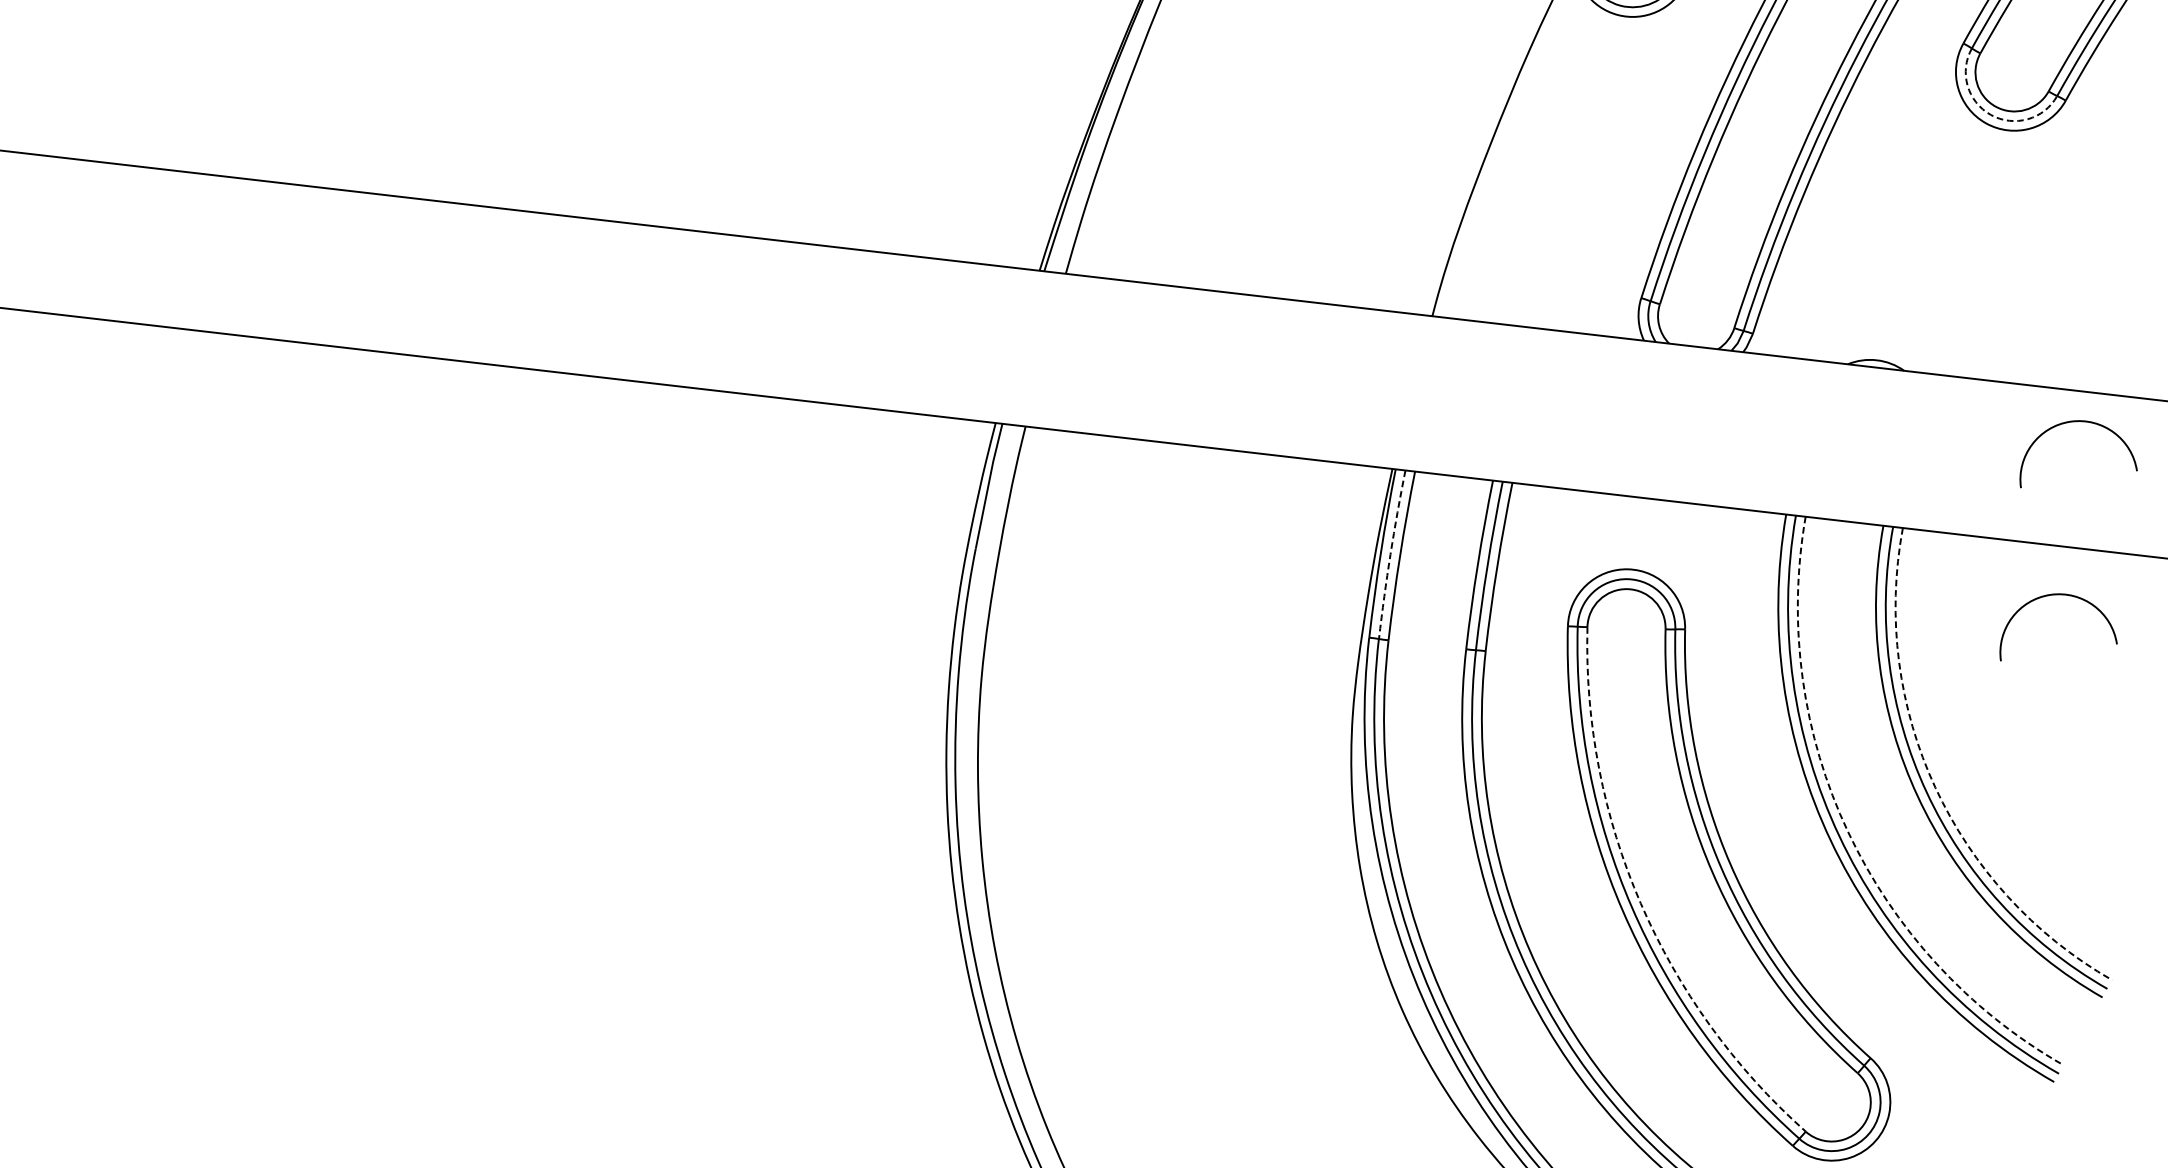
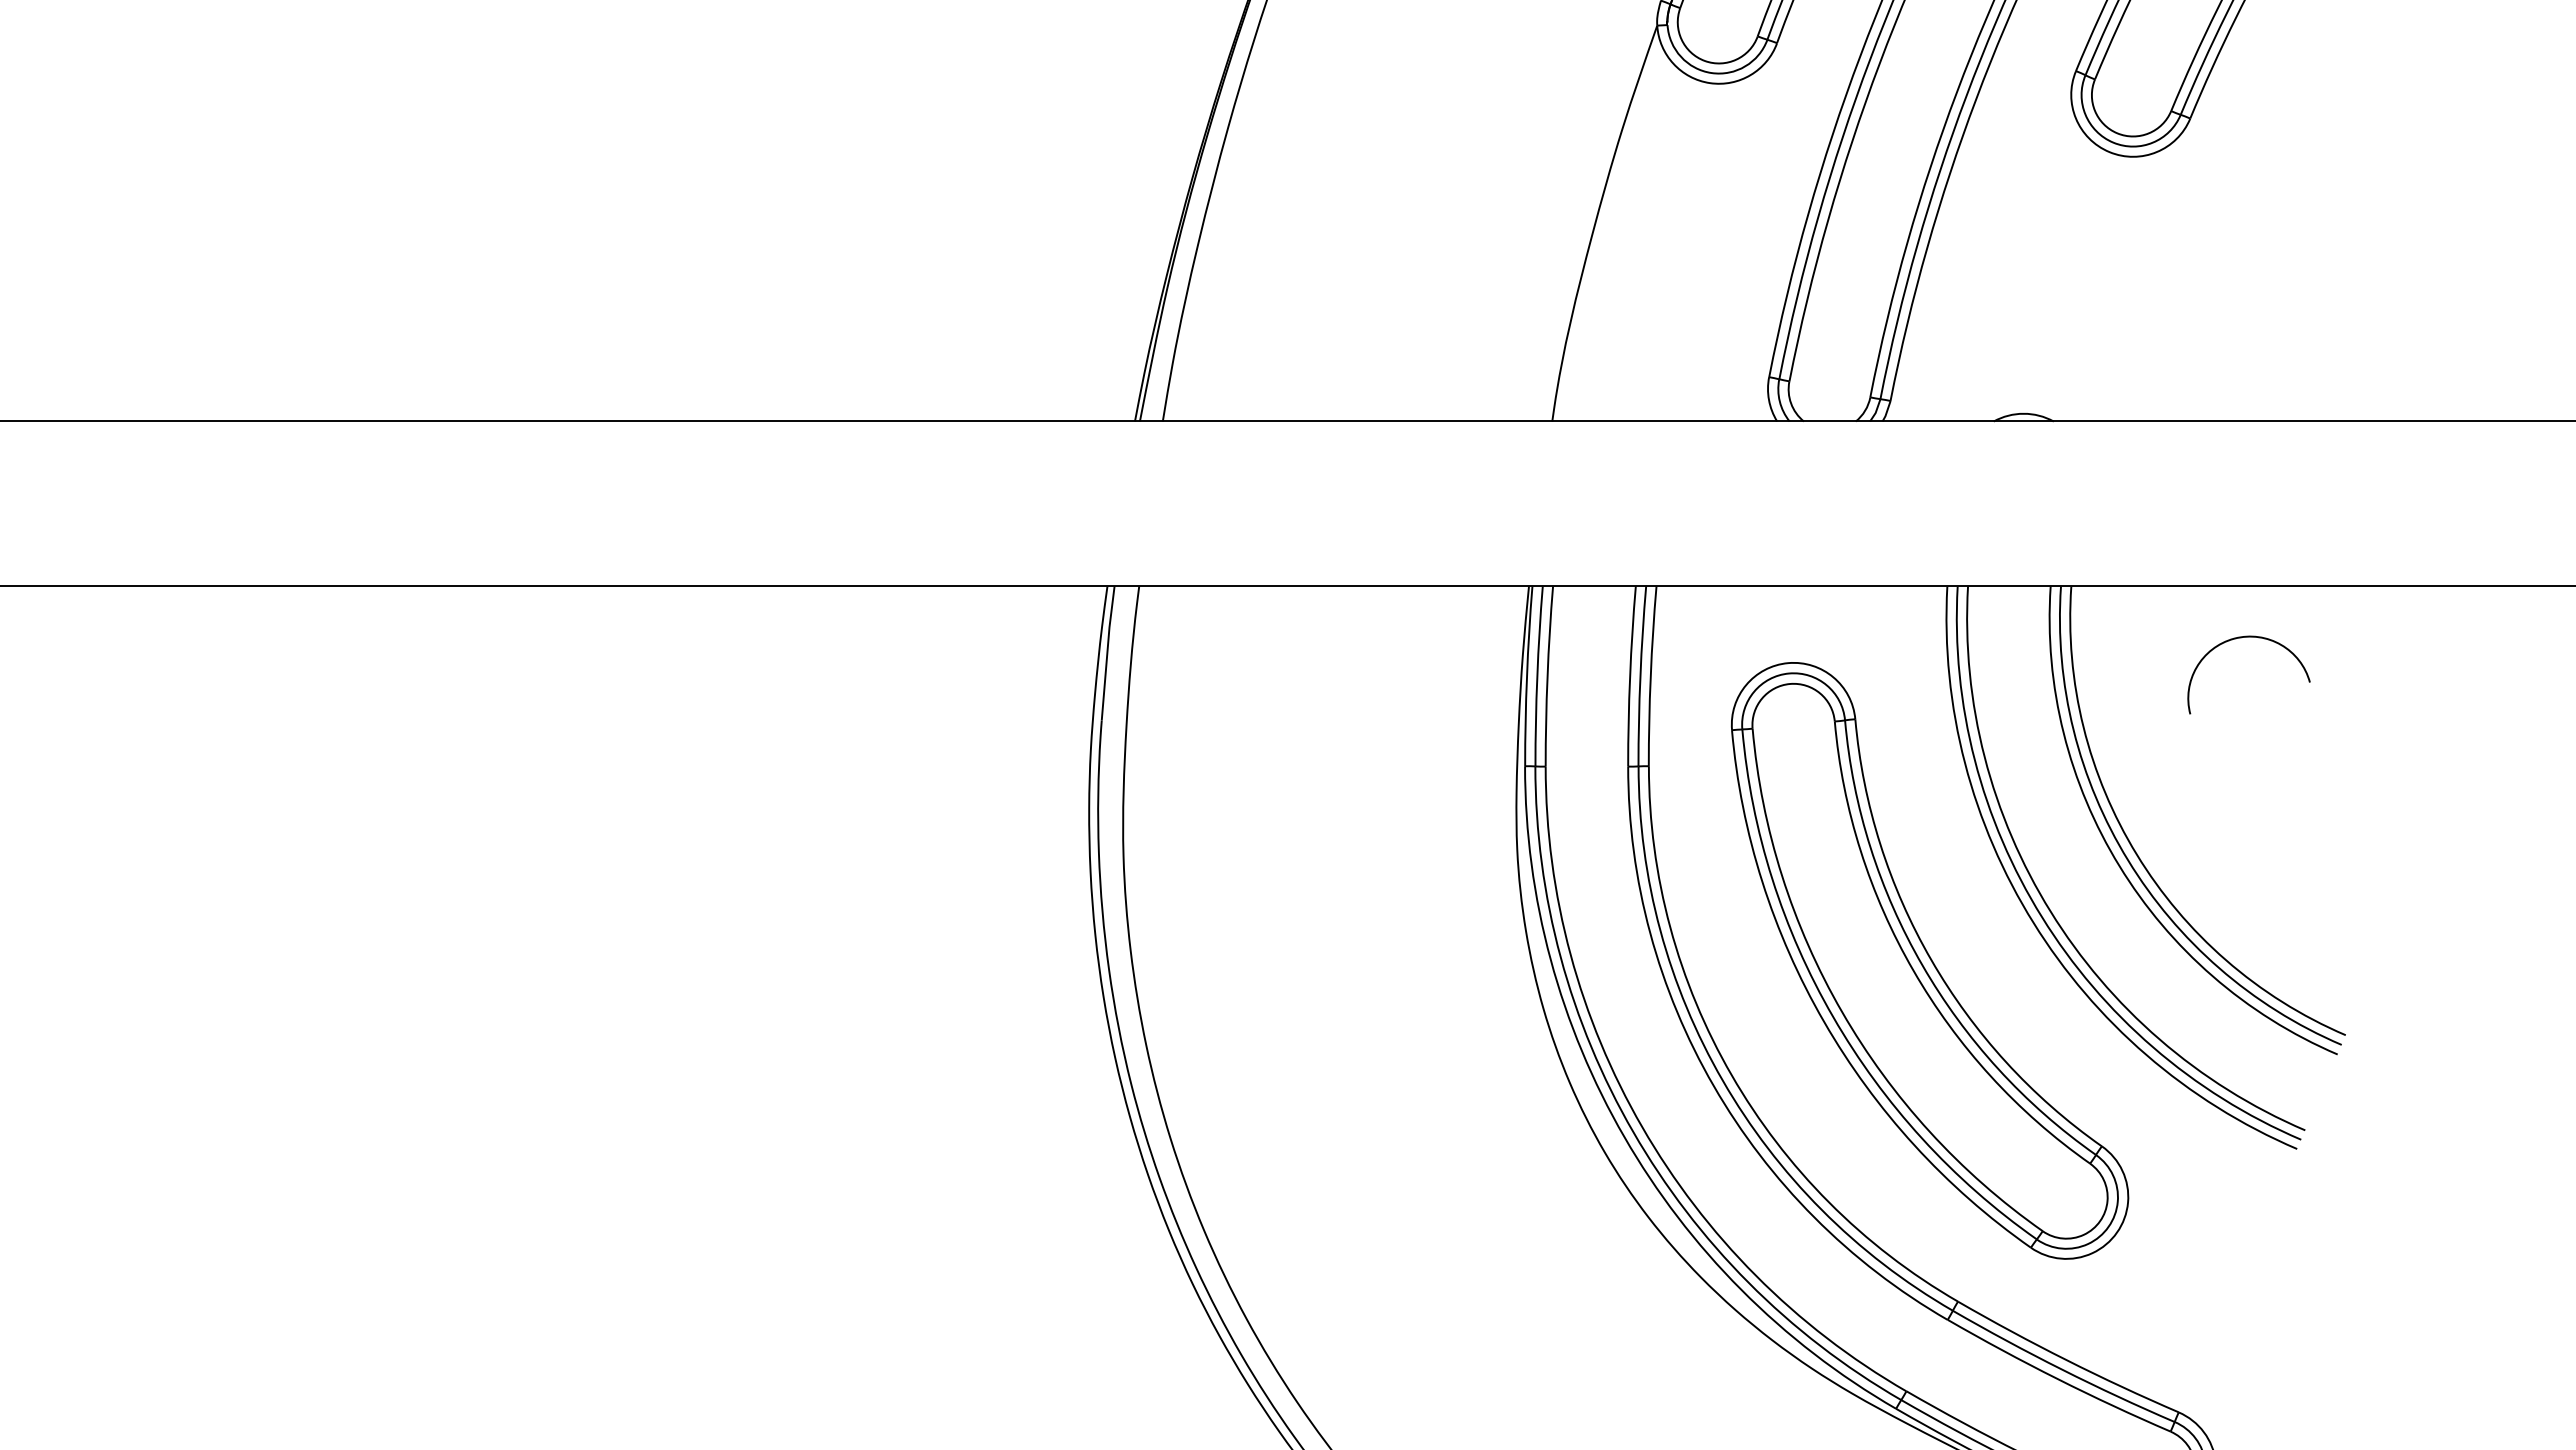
arc: (1990, 114) -> (2113, 142), dashed -> solid
arc: (2077, 422) -> (2241, 454), removed
arc: (1390, 554) -> (1537, 676), dashed -> solid
arc: (1935, 787) -> (2136, 854), dashed -> solid
arc: (1847, 831) -> (2050, 911), dashed -> solid
arc: (1641, 904) -> (1842, 1012), dashed -> solid

